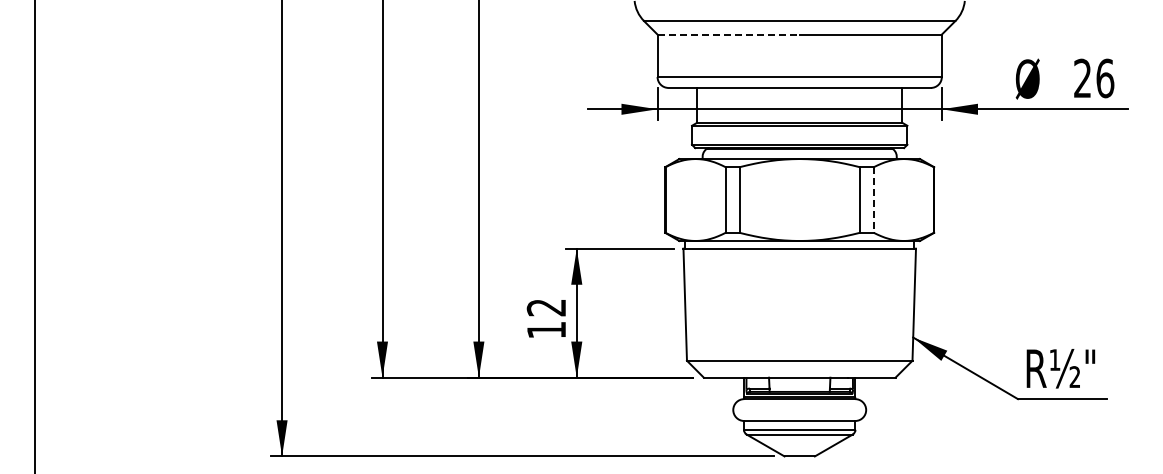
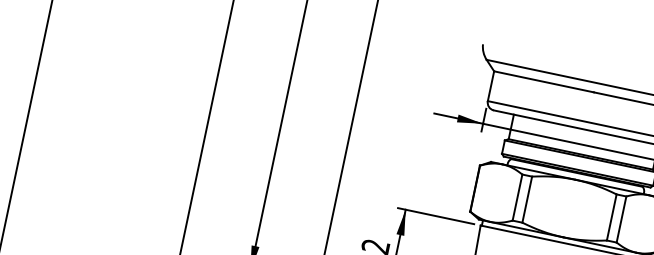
line: (729, 34) -> (544, 81), dashed -> solid
line: (873, 200) -> (621, 219), dashed -> solid

